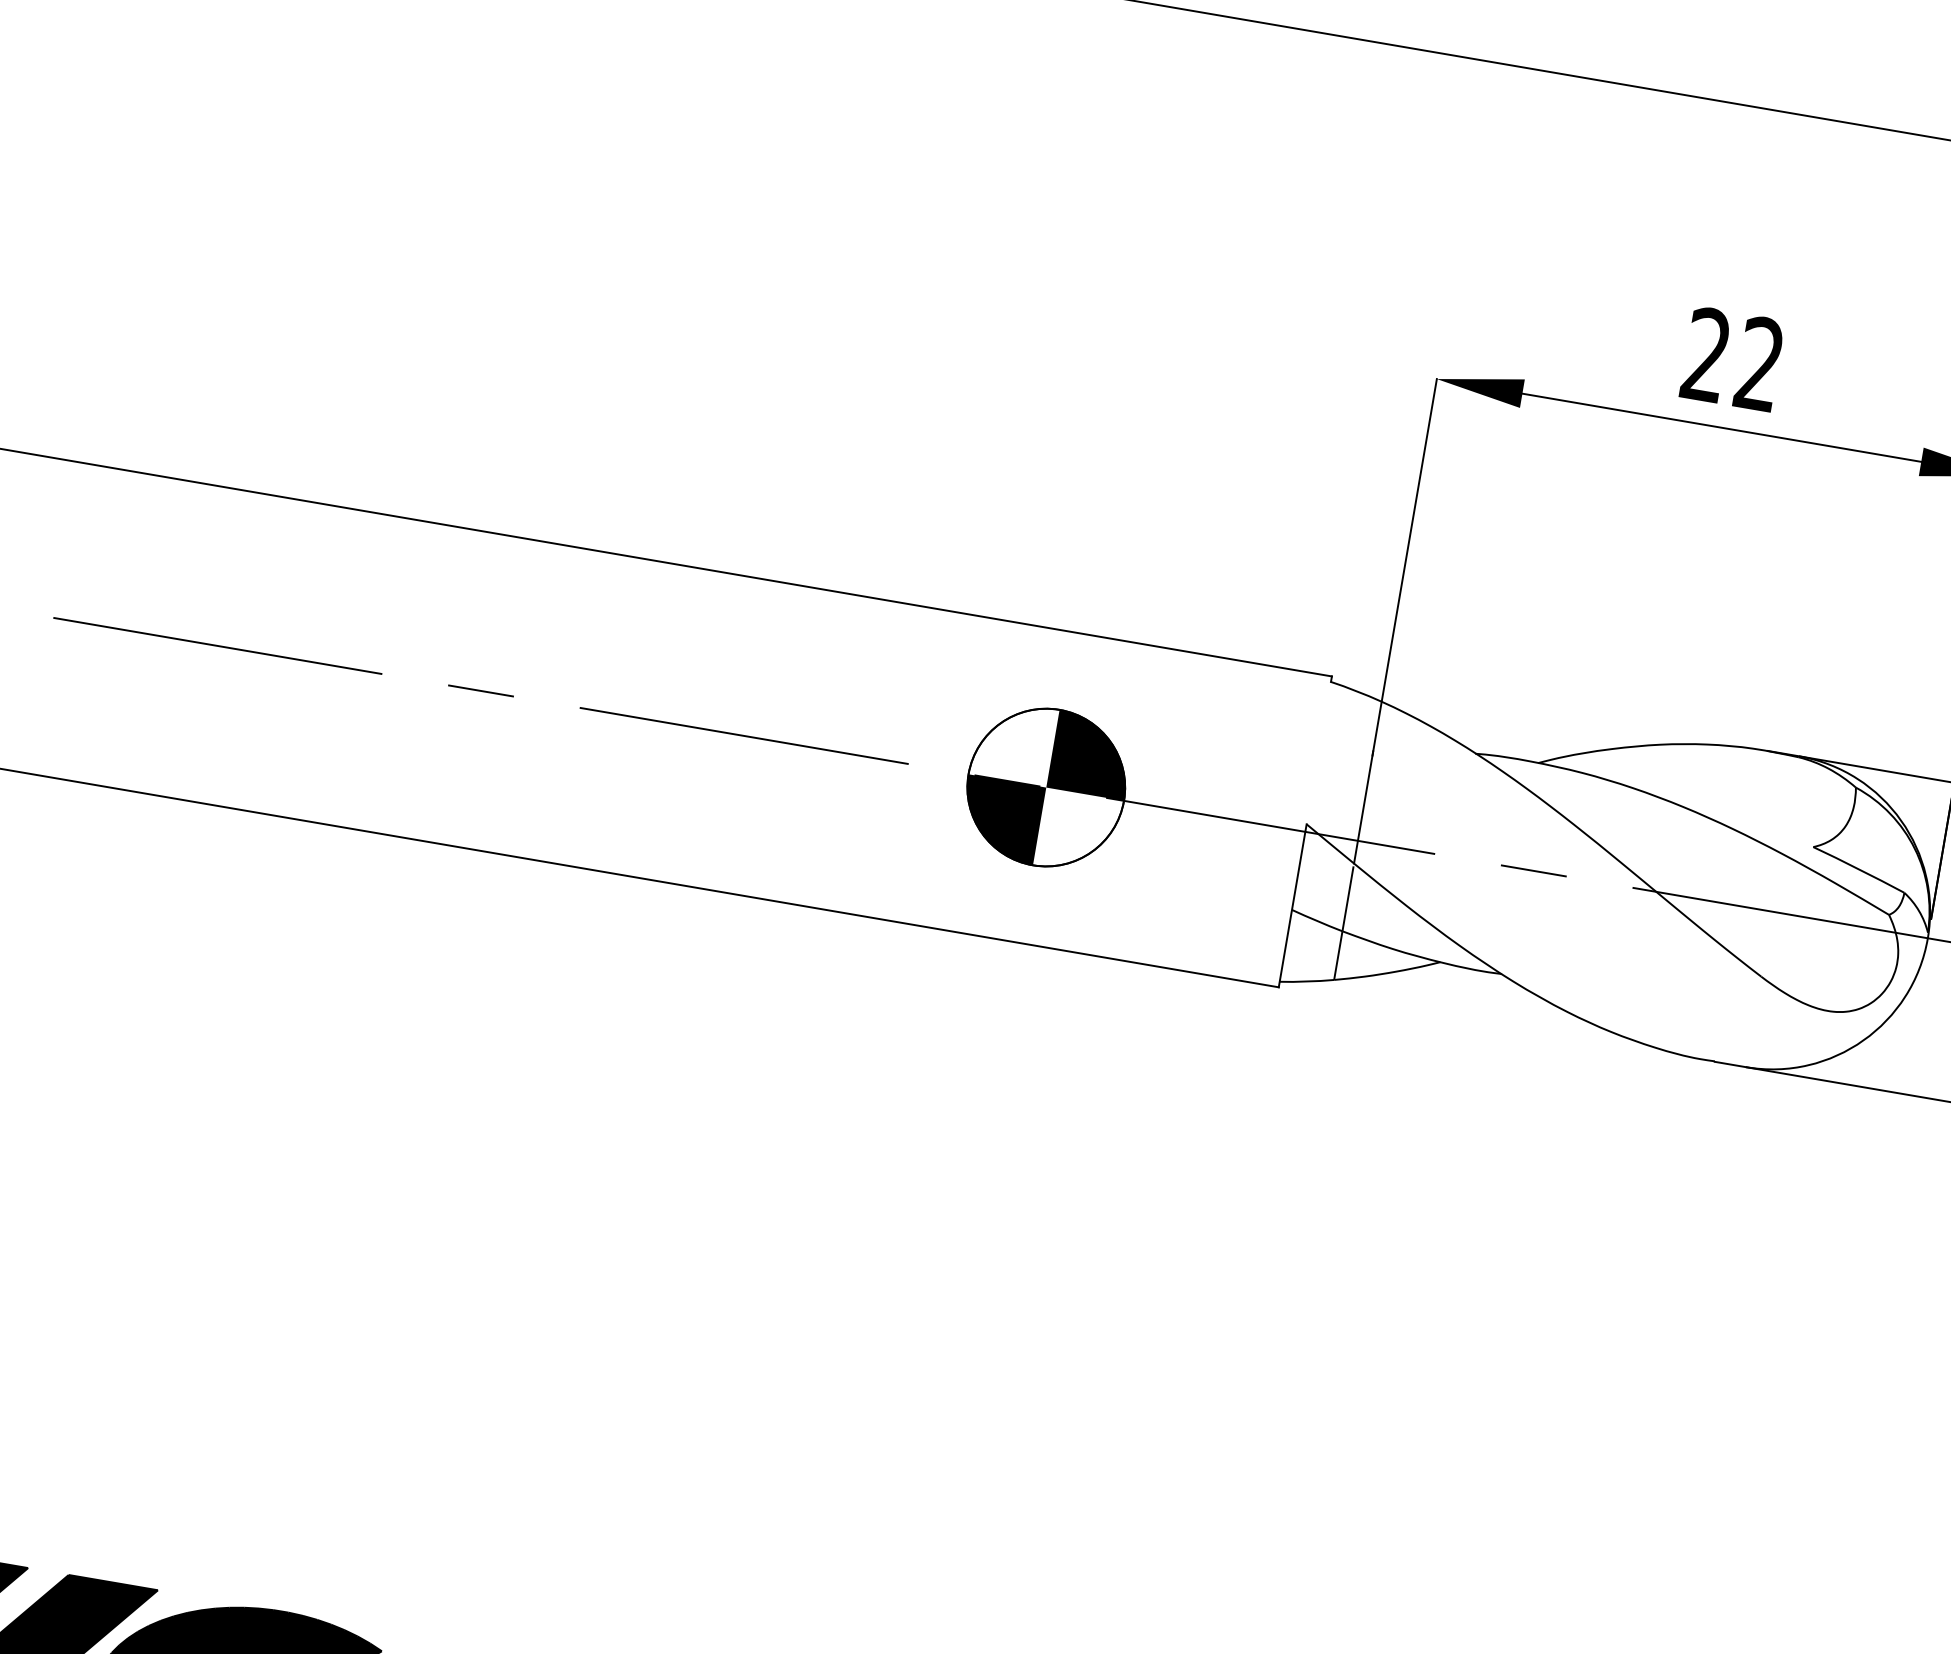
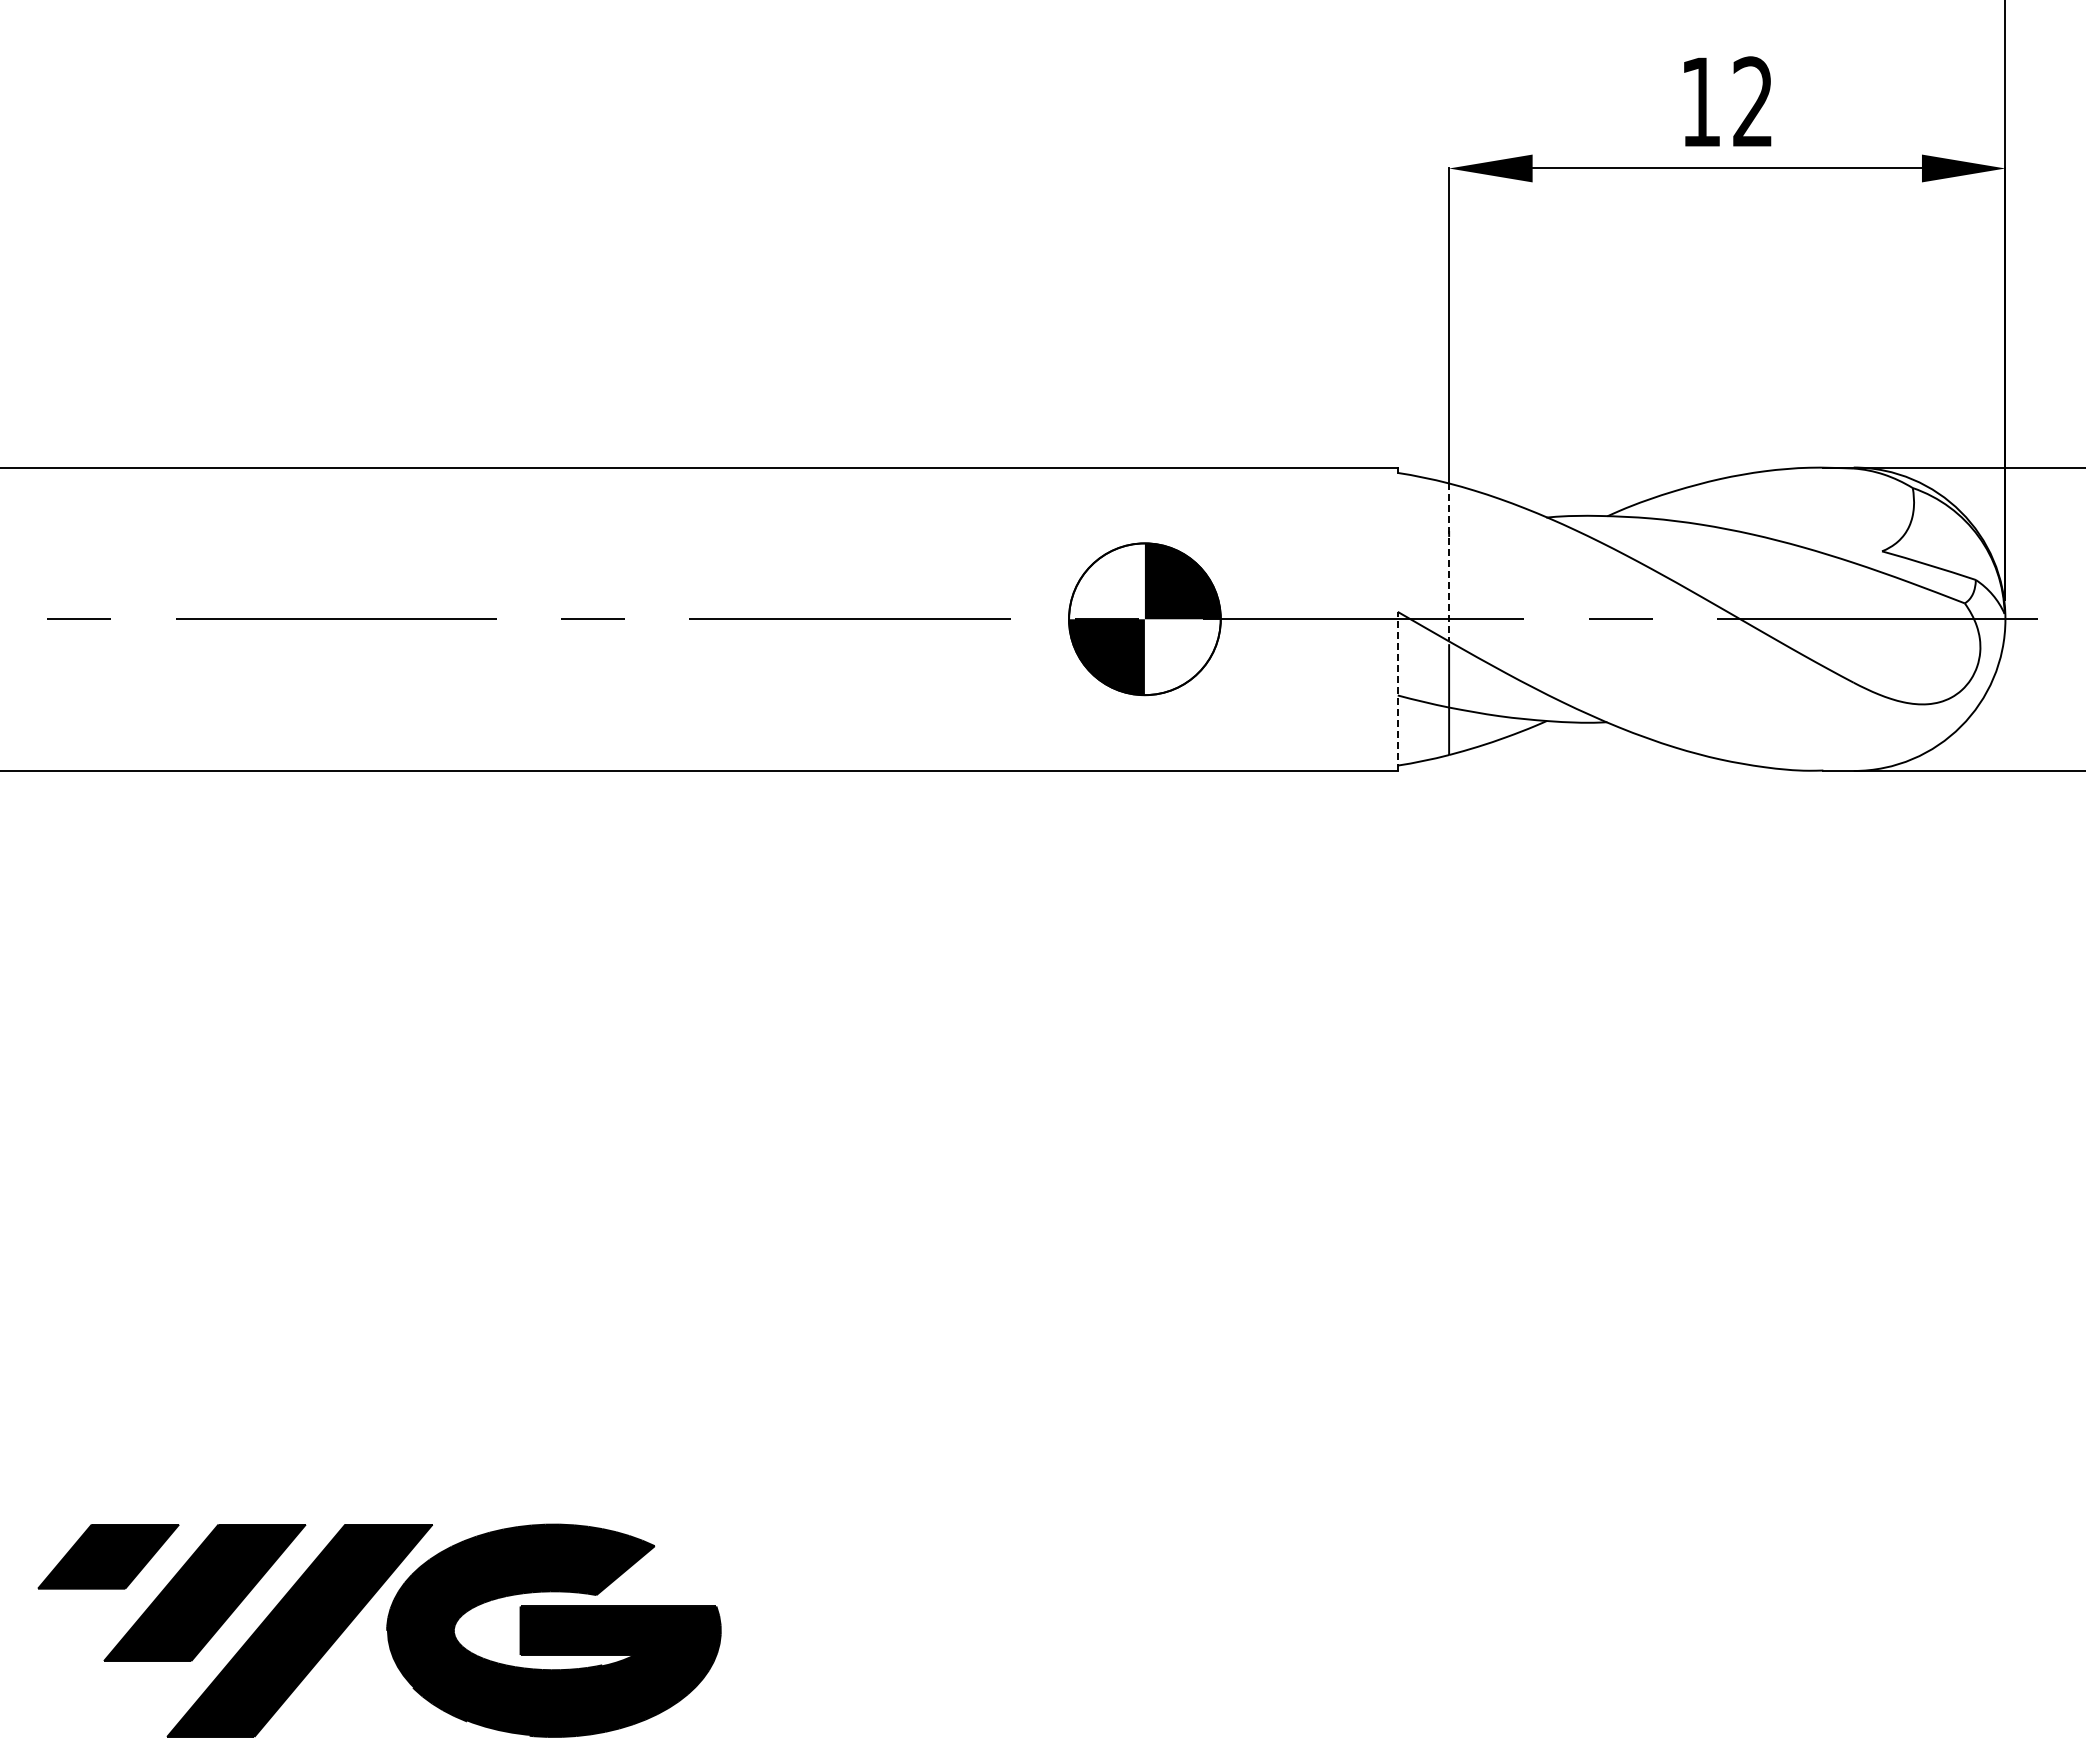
text: (1706, 354) -> (1700, 101), 22 -> 12
line: (1368, 782) -> (1449, 562), solid -> dashed
line: (1292, 905) -> (1397, 691), solid -> dashed

